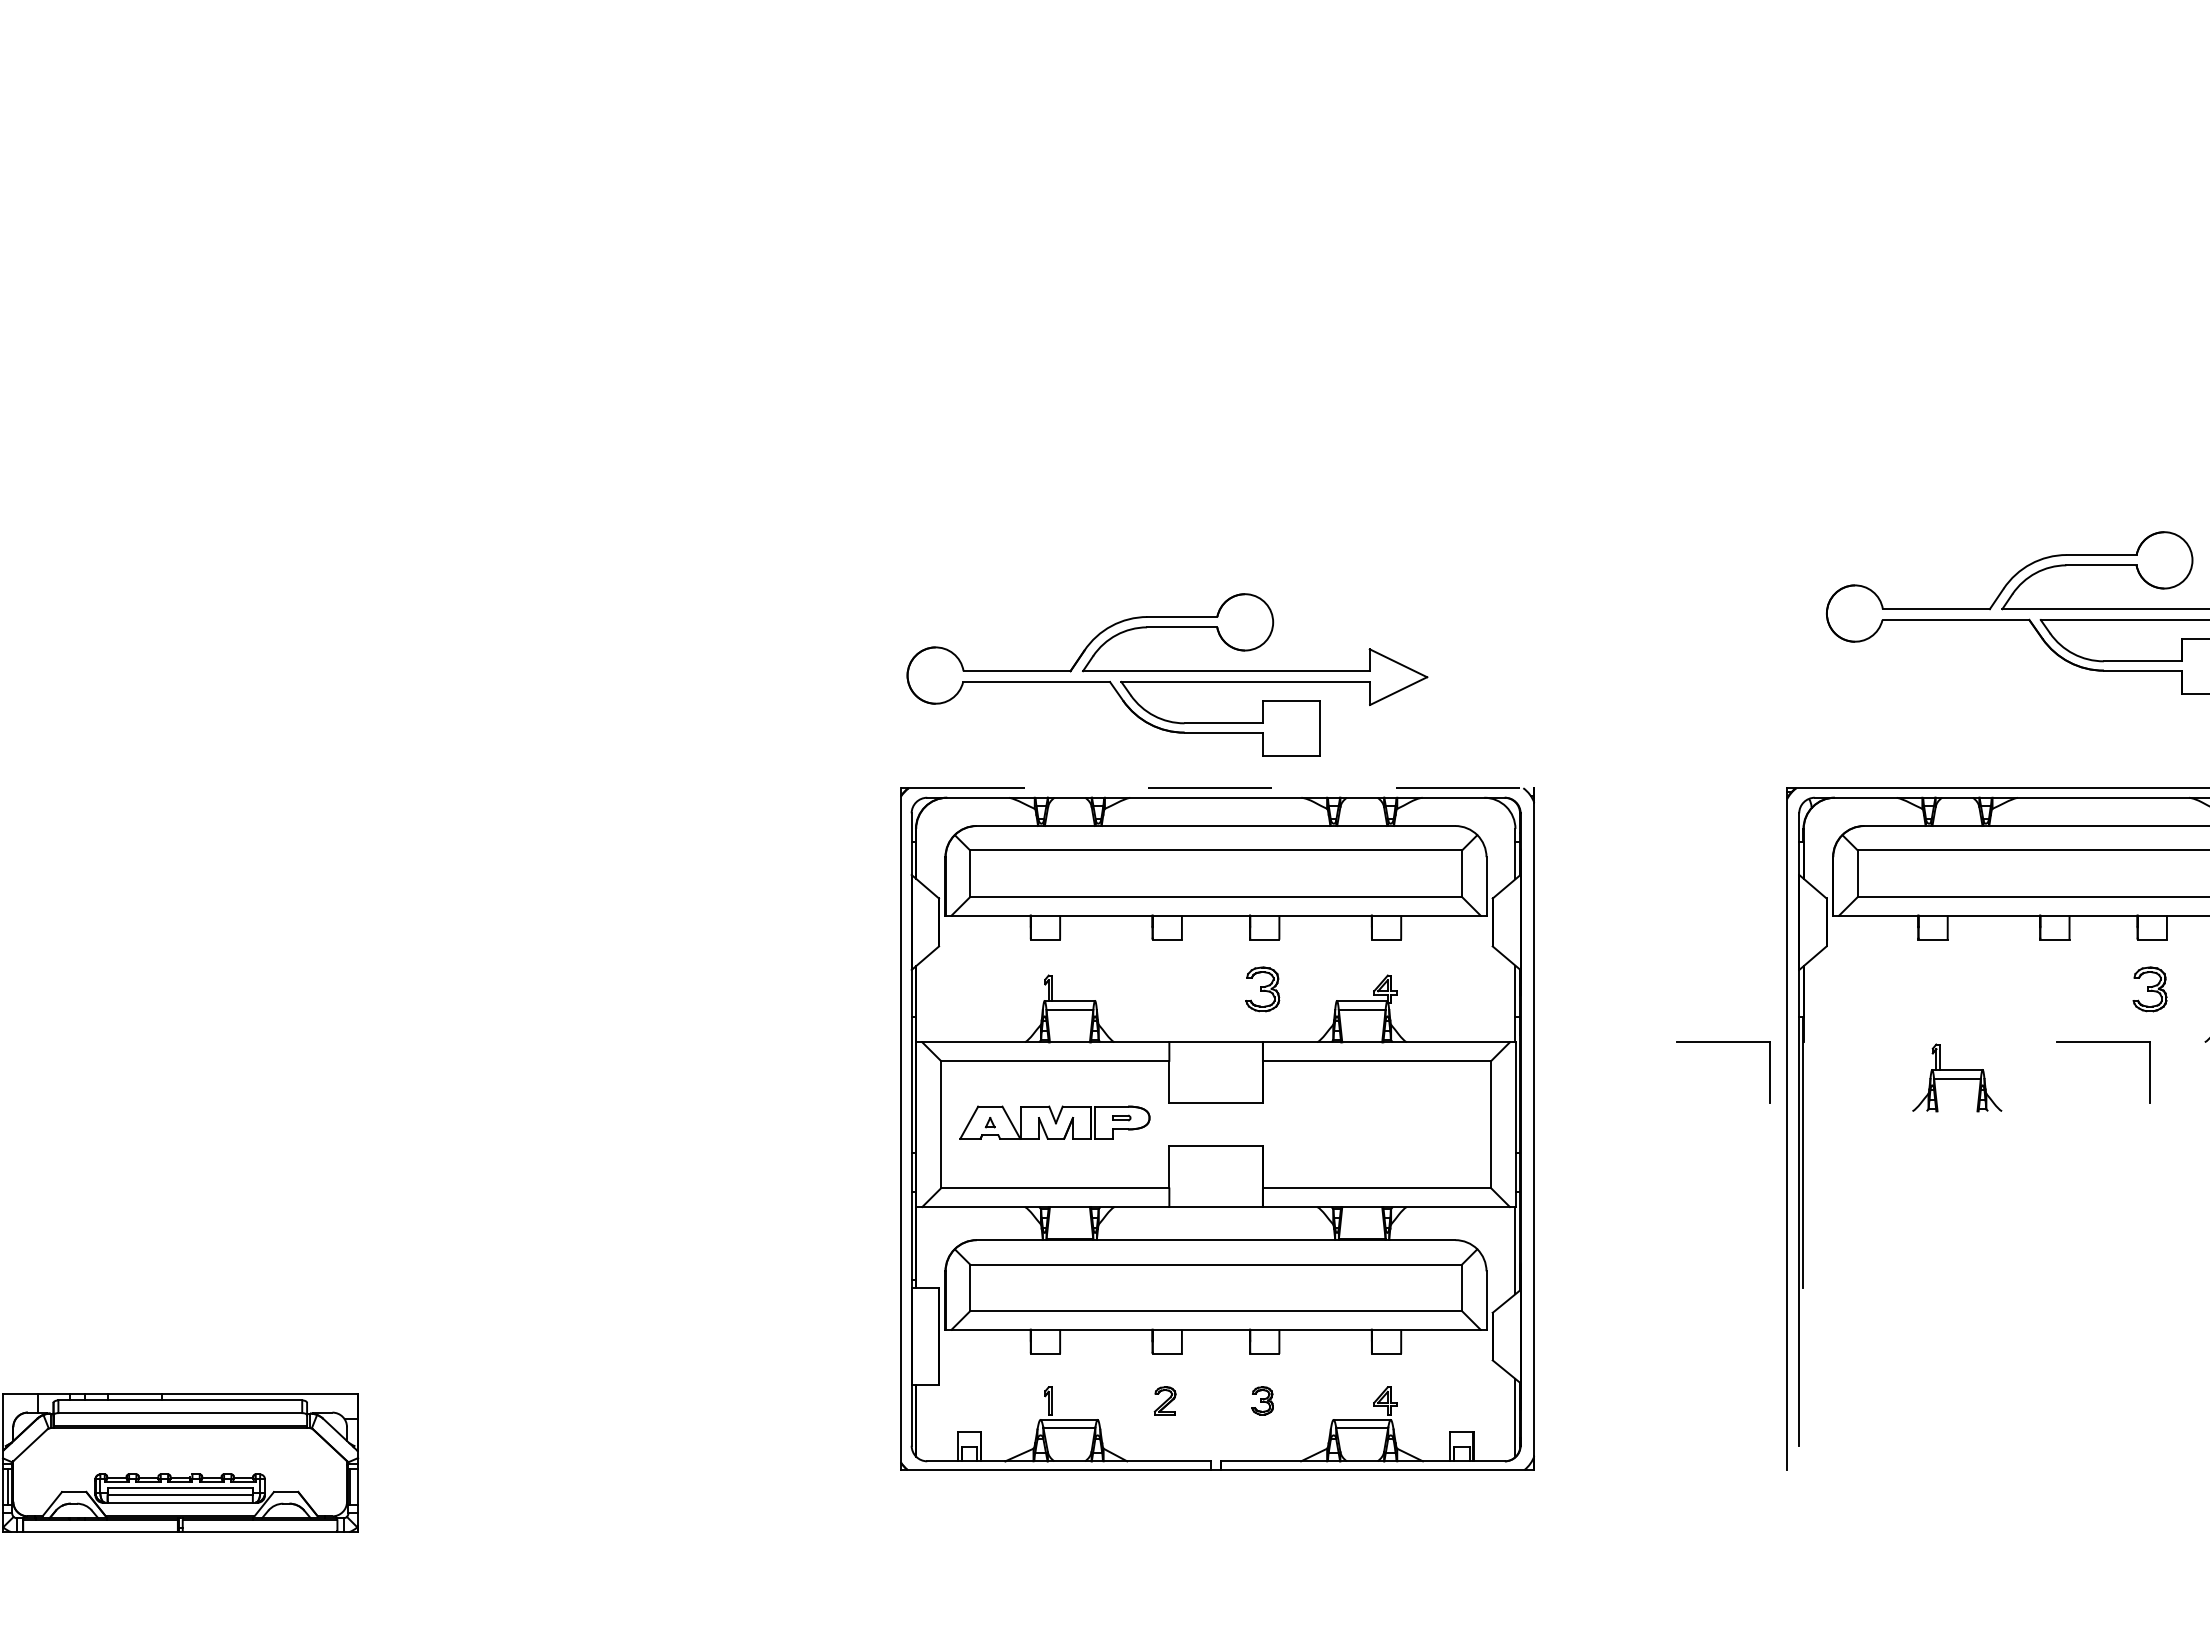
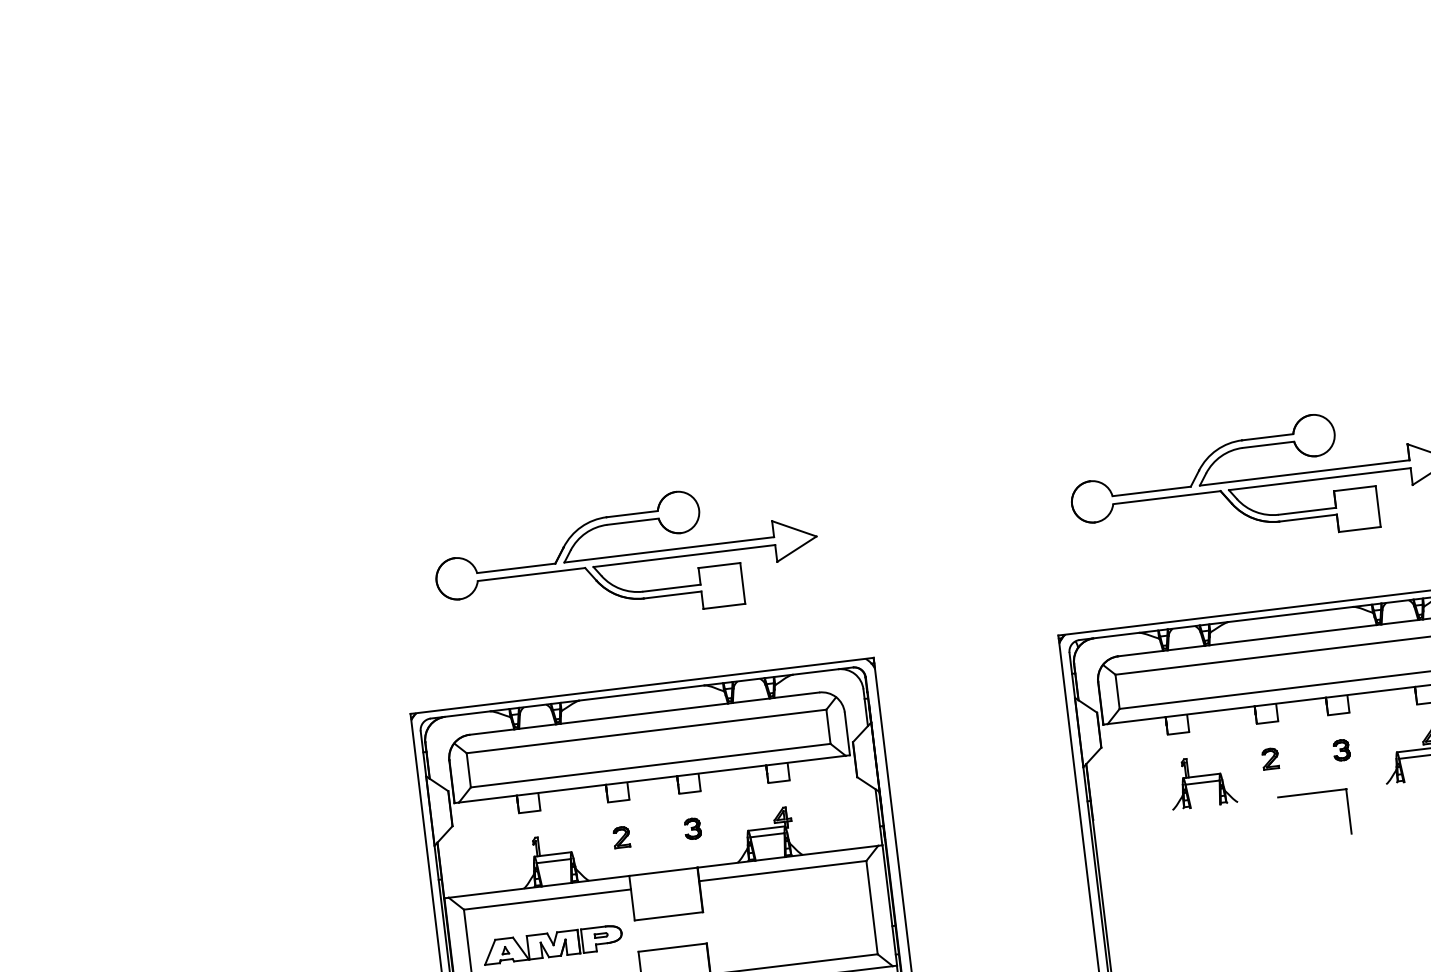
part: (1167, 674) -> (626, 557), moved
line: (1217, 788) -> (642, 686), dashed -> solid
part: (1165, 988) -> (621, 836), added
part: (1262, 988) -> (692, 828), size x0.62
part: (2052, 988) -> (1270, 758), added
part: (2150, 988) -> (1341, 749), size x0.62
part: (1723, 1042) -> (1034, 827), removed
part: (1957, 1077) -> (1202, 781), moved

